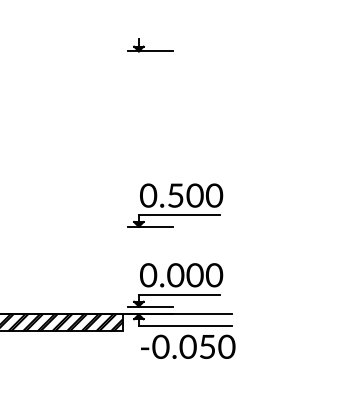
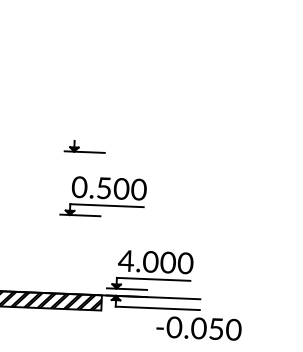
part: (150, 45) -> (84, 146), moved
part: (175, 205) -> (103, 197), moved
text: (148, 275) -> (126, 261), 0.000 -> 4.000
text: (188, 346) -> (199, 328), moved

